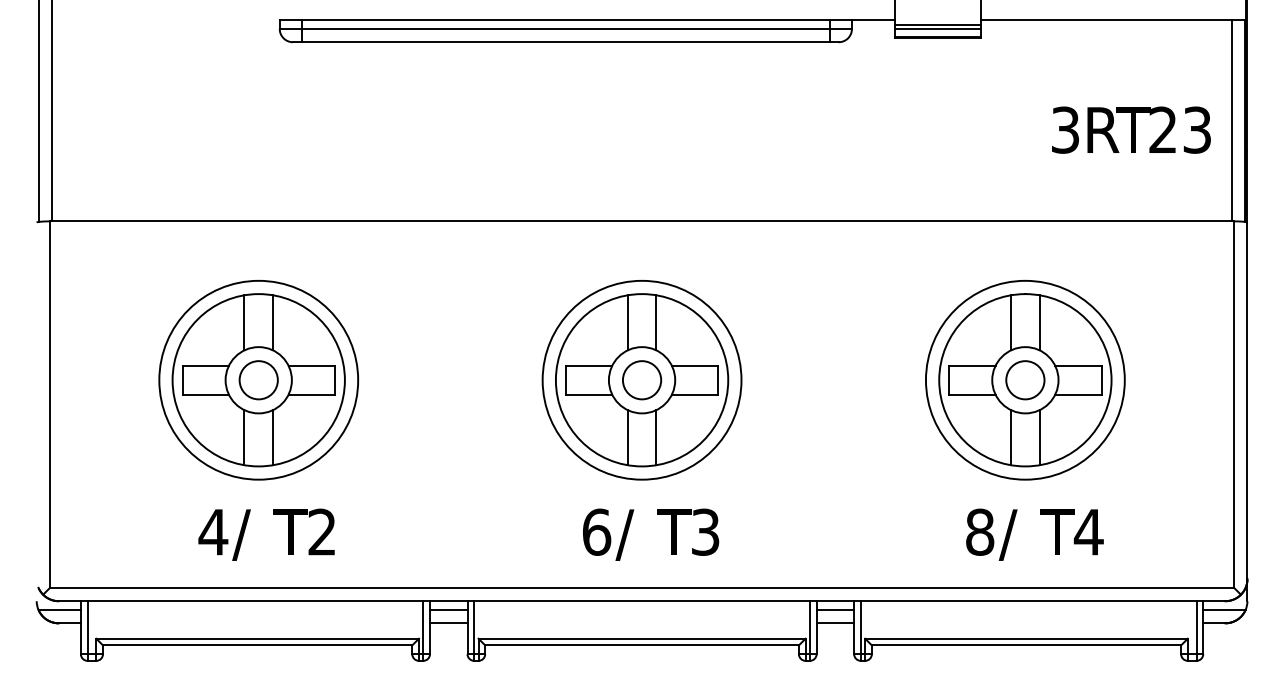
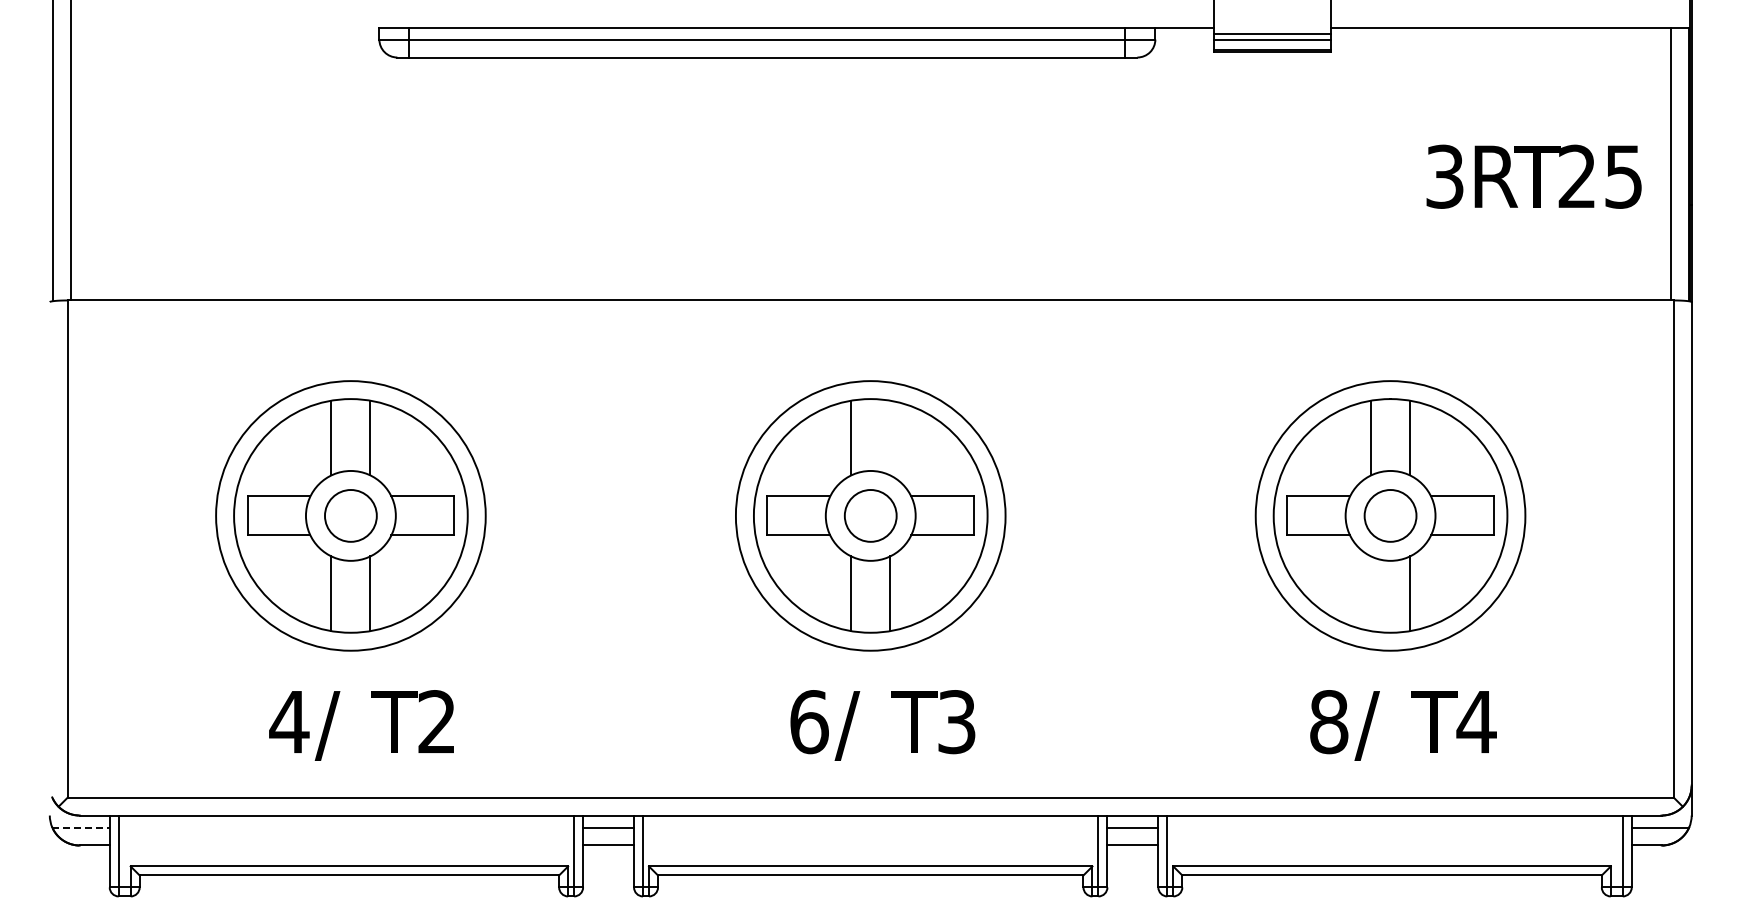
text: (1197, 129) -> (1623, 176), 3 -> 5
line: (656, 322) -> (890, 437), removed
line: (1011, 437) -> (1371, 593), removed
line: (60, 610) -> (81, 827), solid -> dashed

